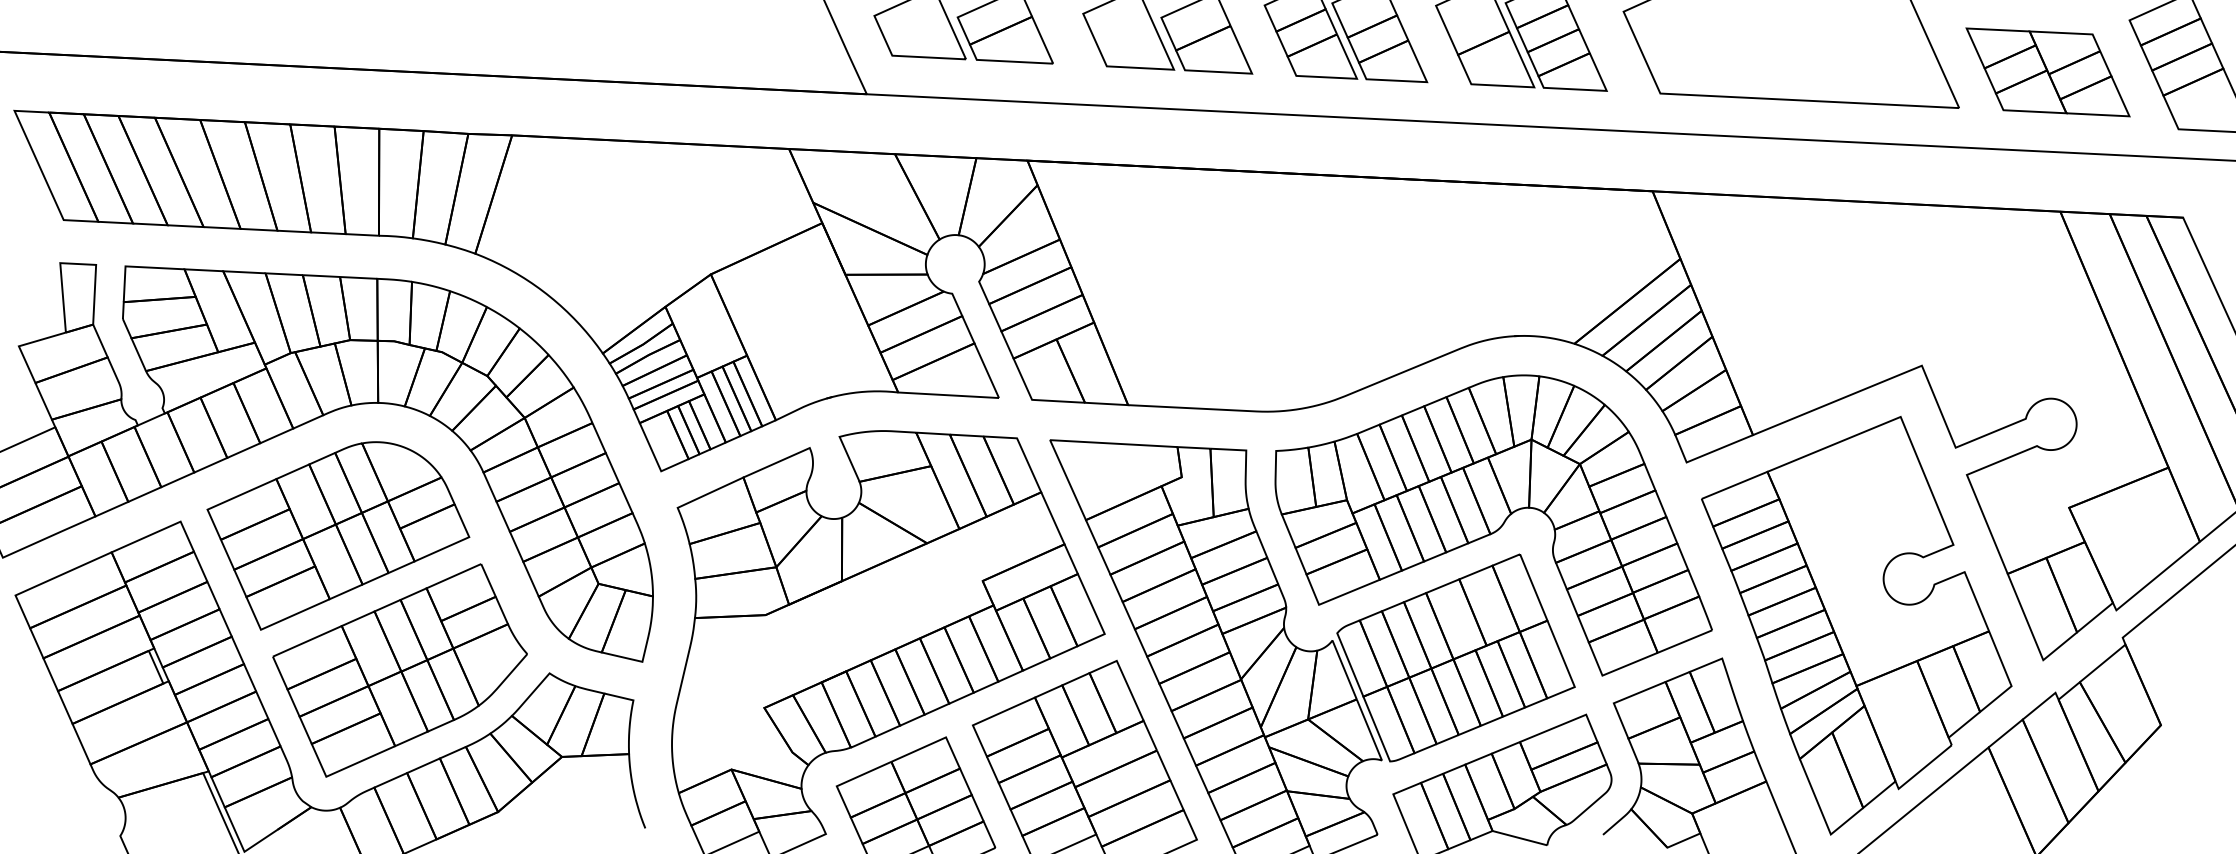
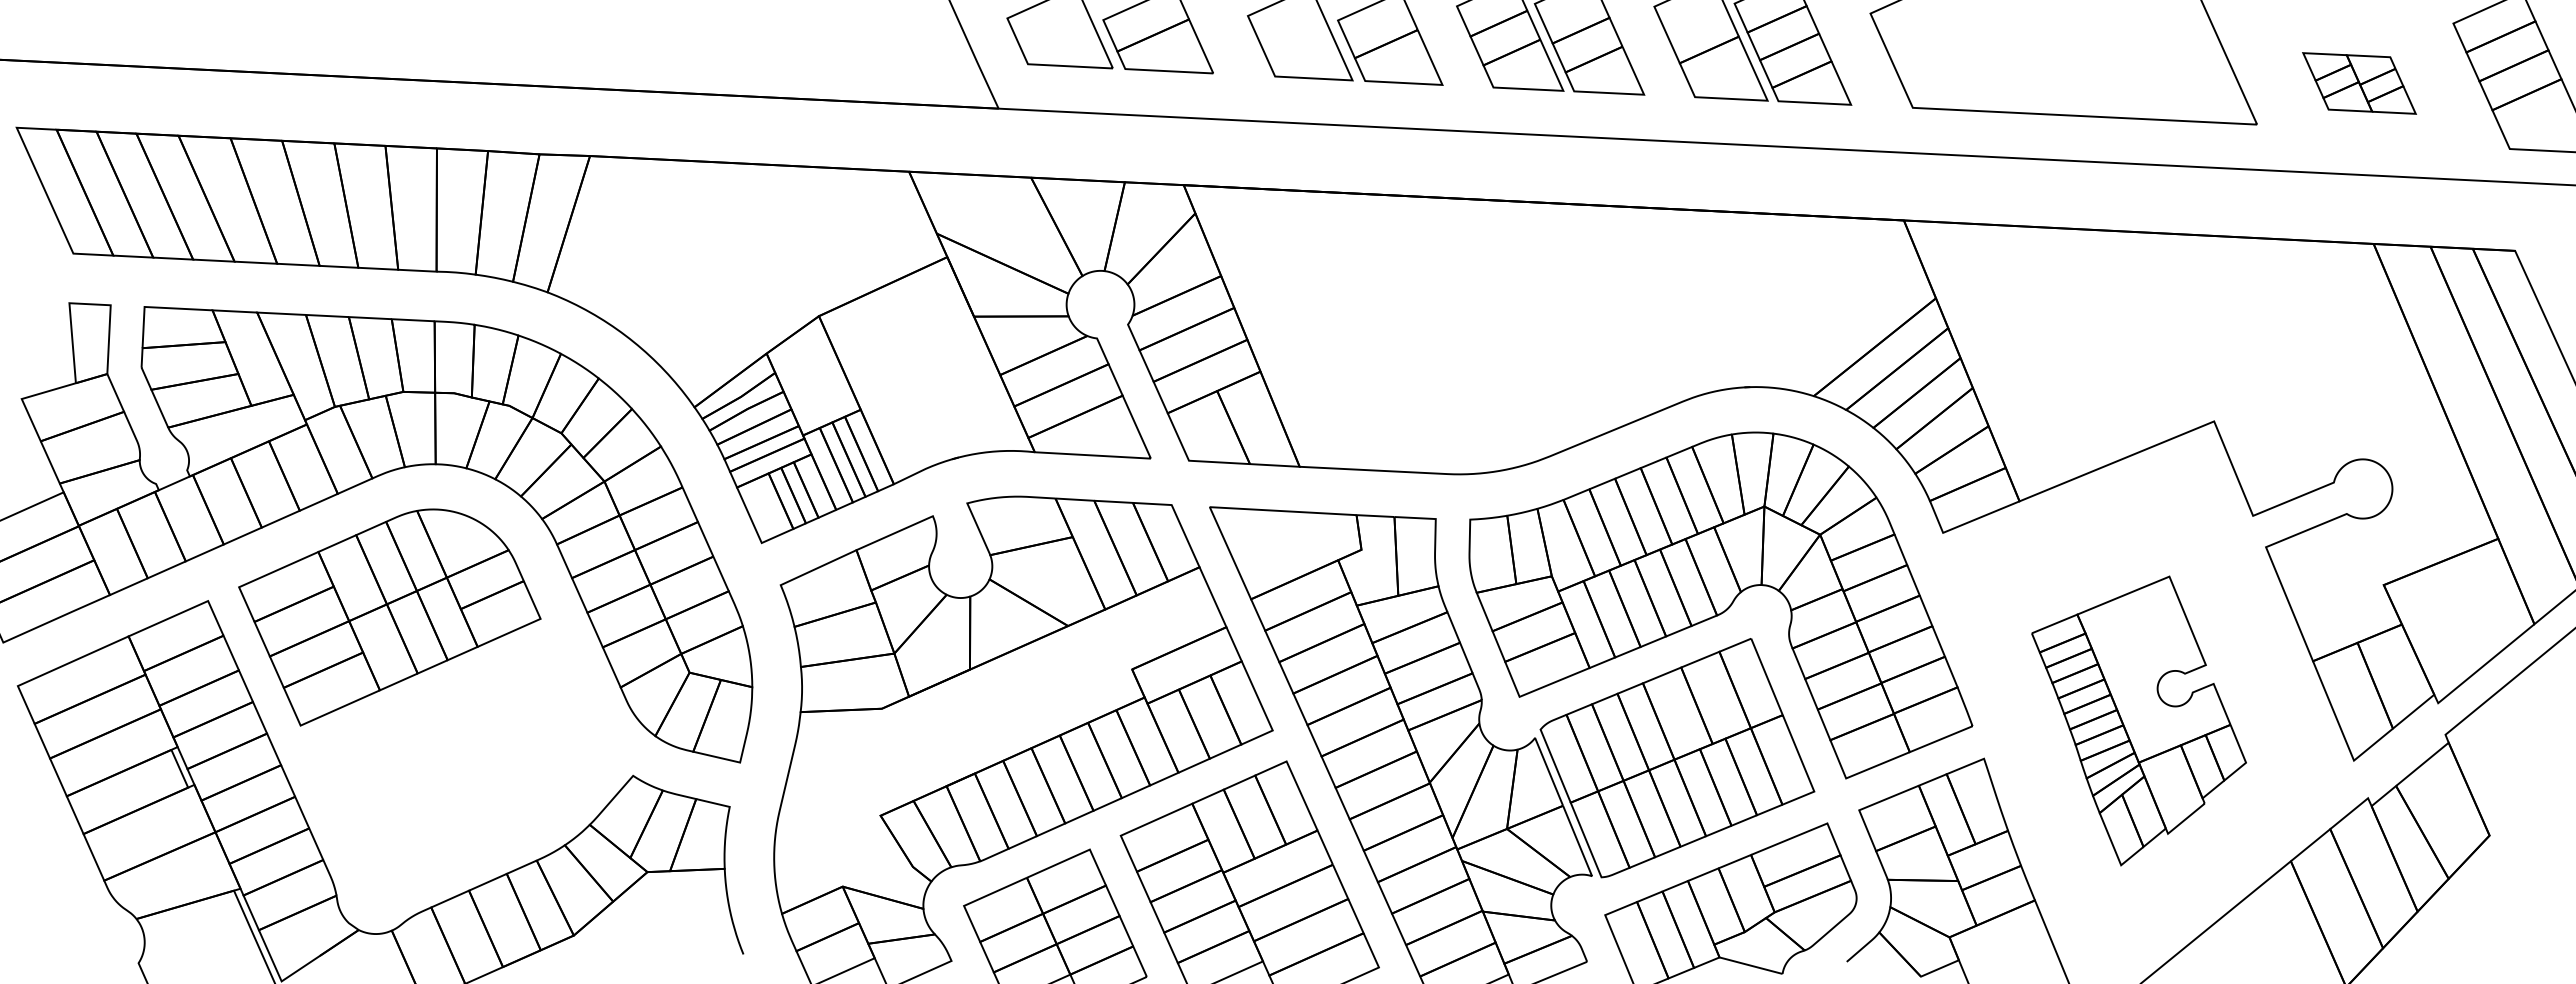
part: (2048, 72) -> (2359, 83), size x0.6
part: (1856, 625) -> (2138, 720), size x0.6
part: (399, 670) -> (460, 772), removed

